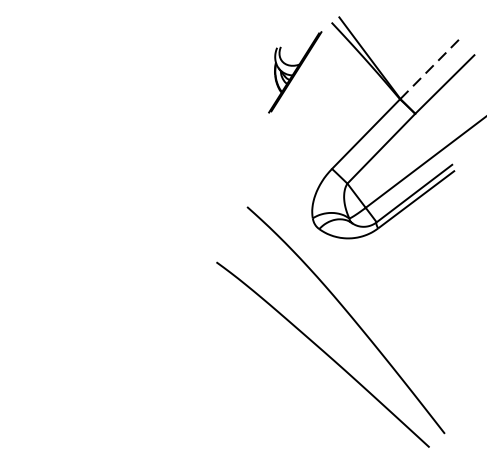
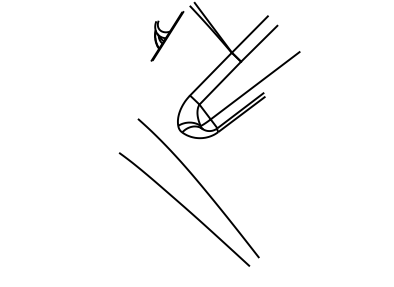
line: (428, 69) -> (249, 34), dashed -> solid

